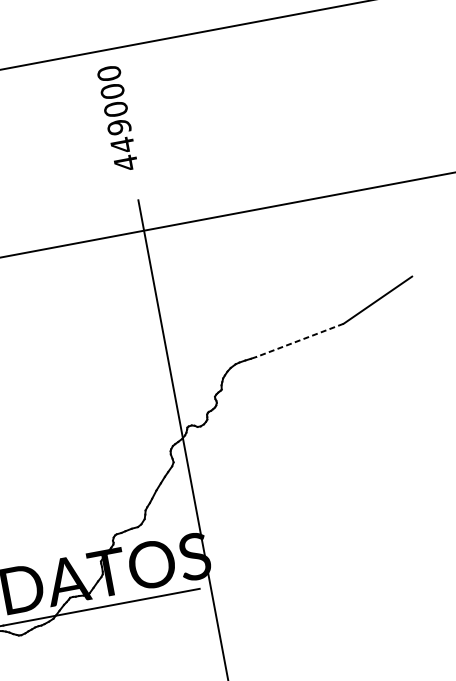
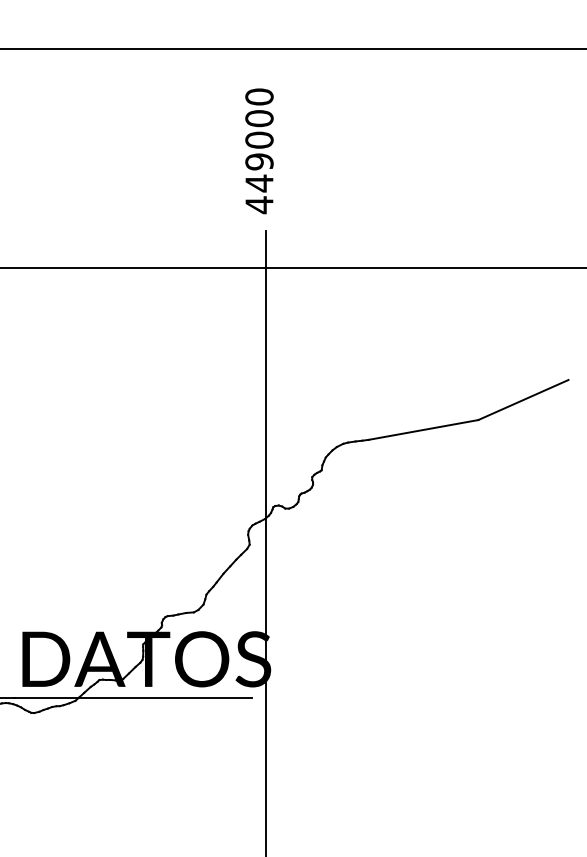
text: (117, 118) -> (259, 151), moved
line: (299, 340) -> (423, 429), dashed -> solid

